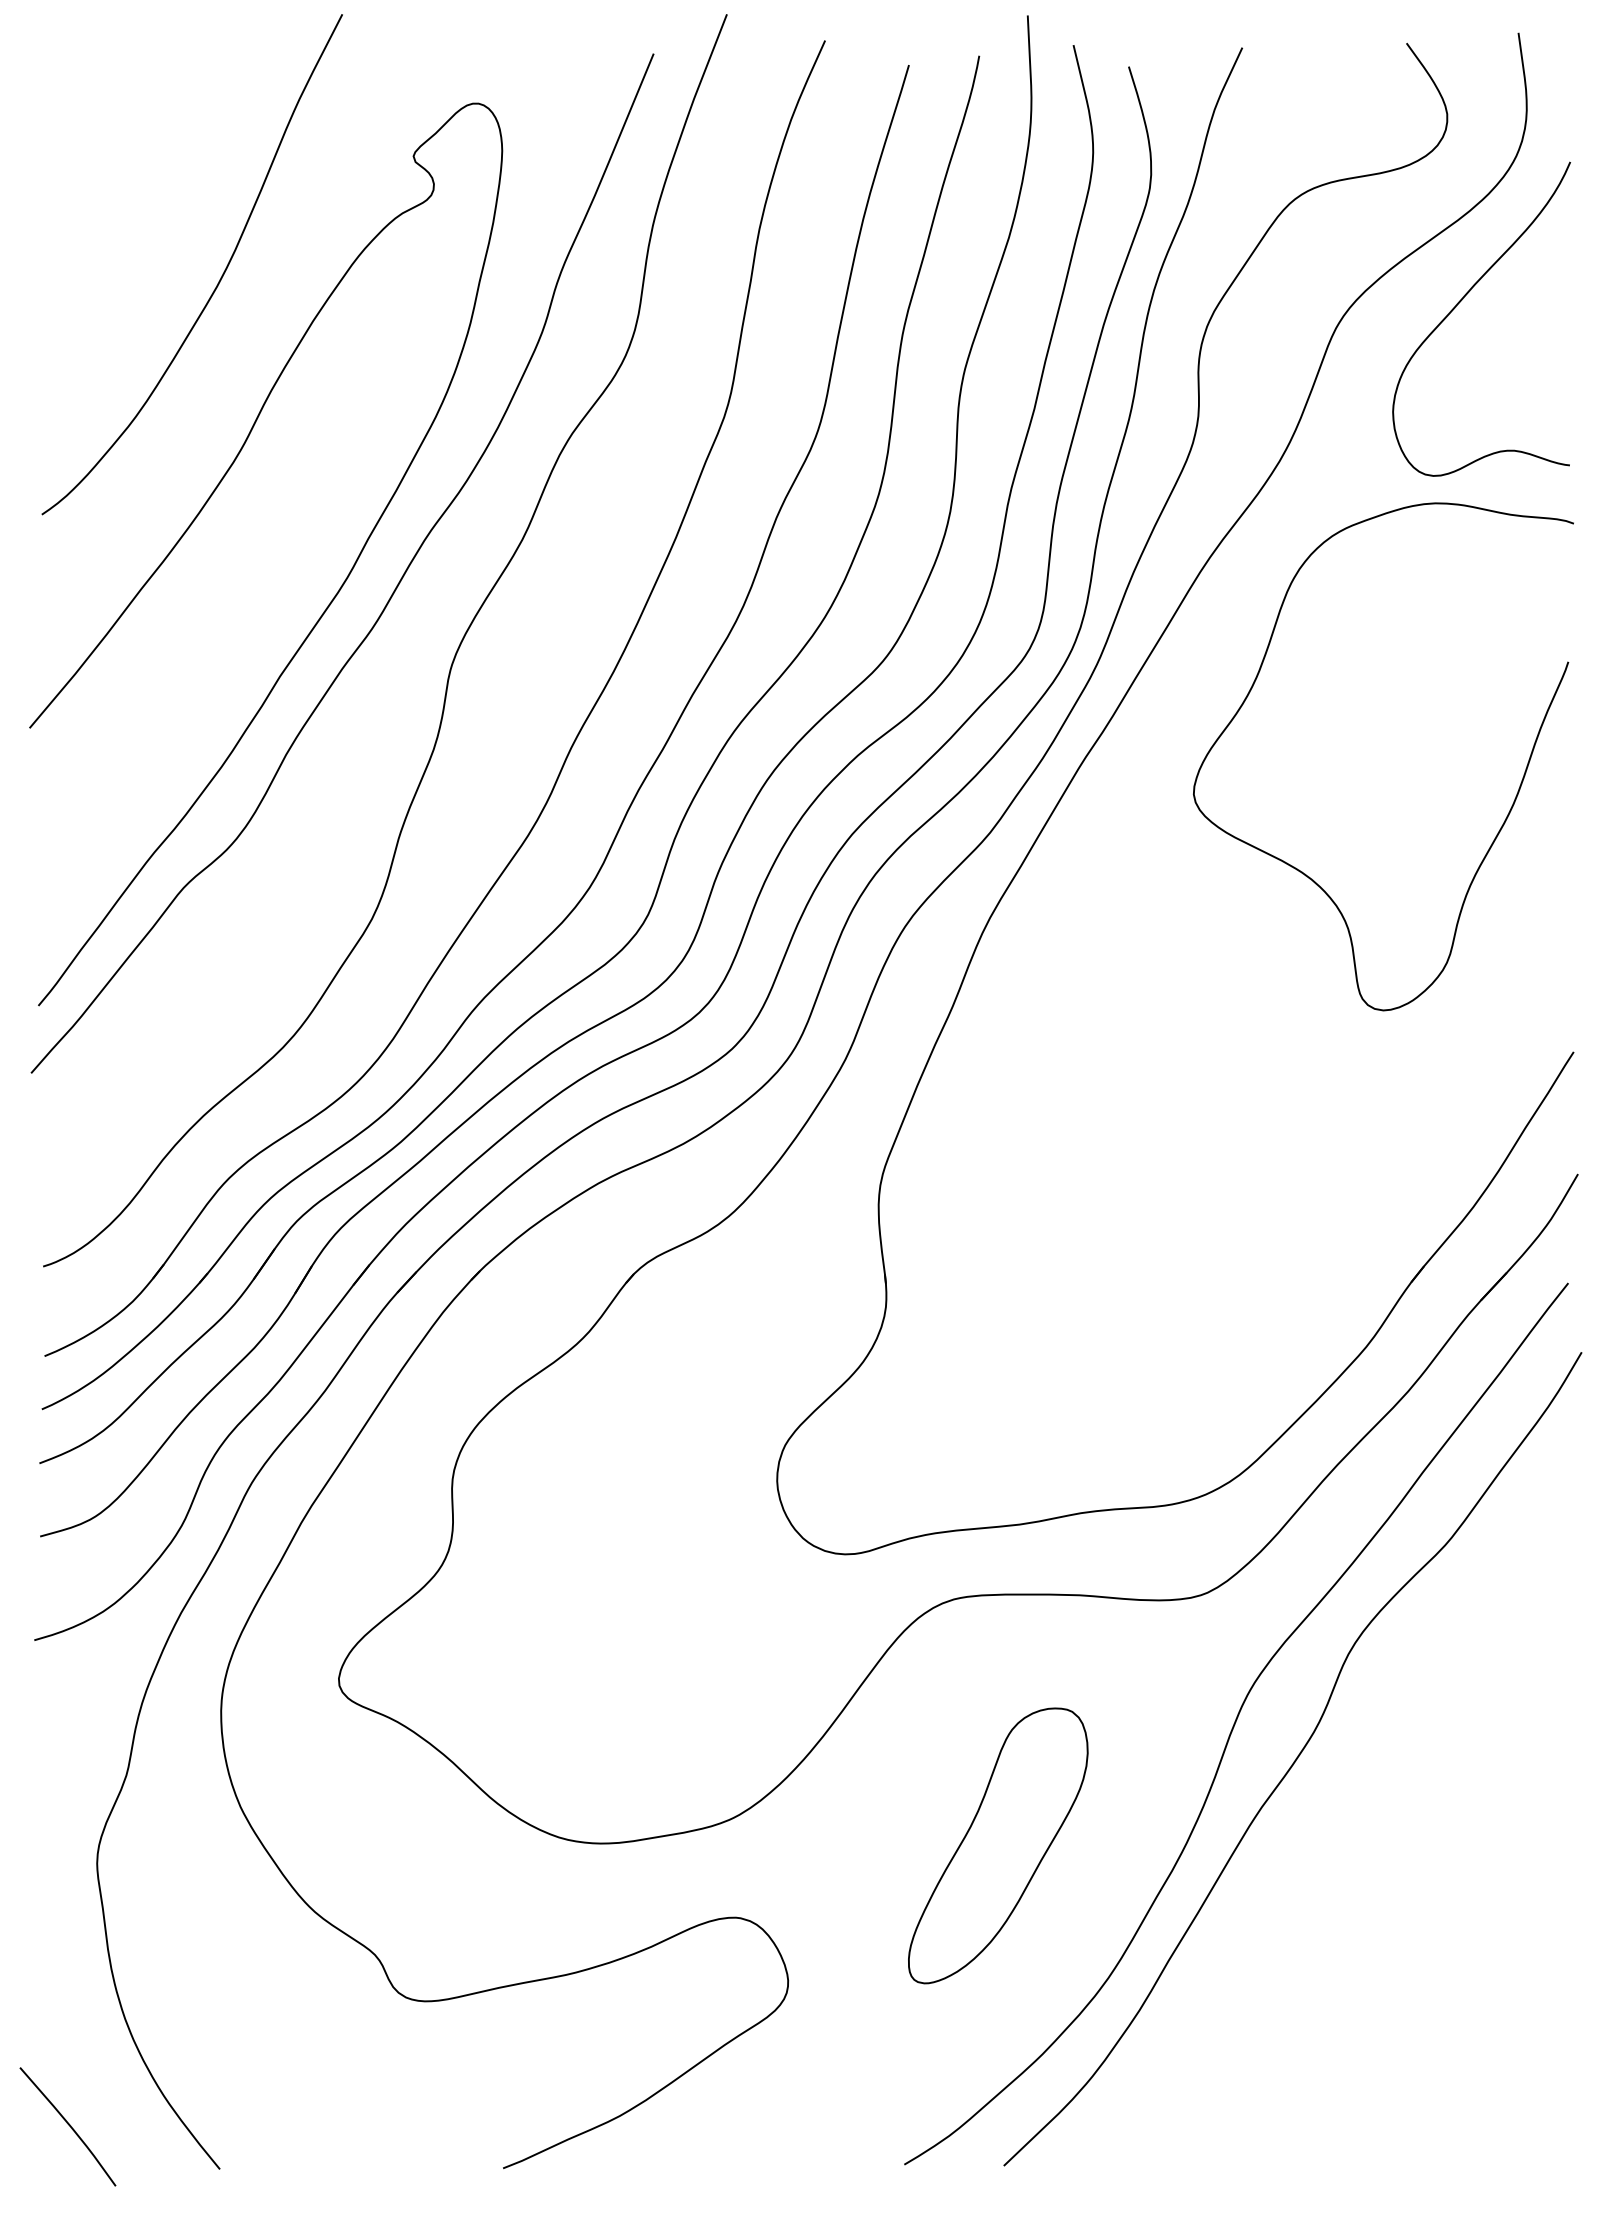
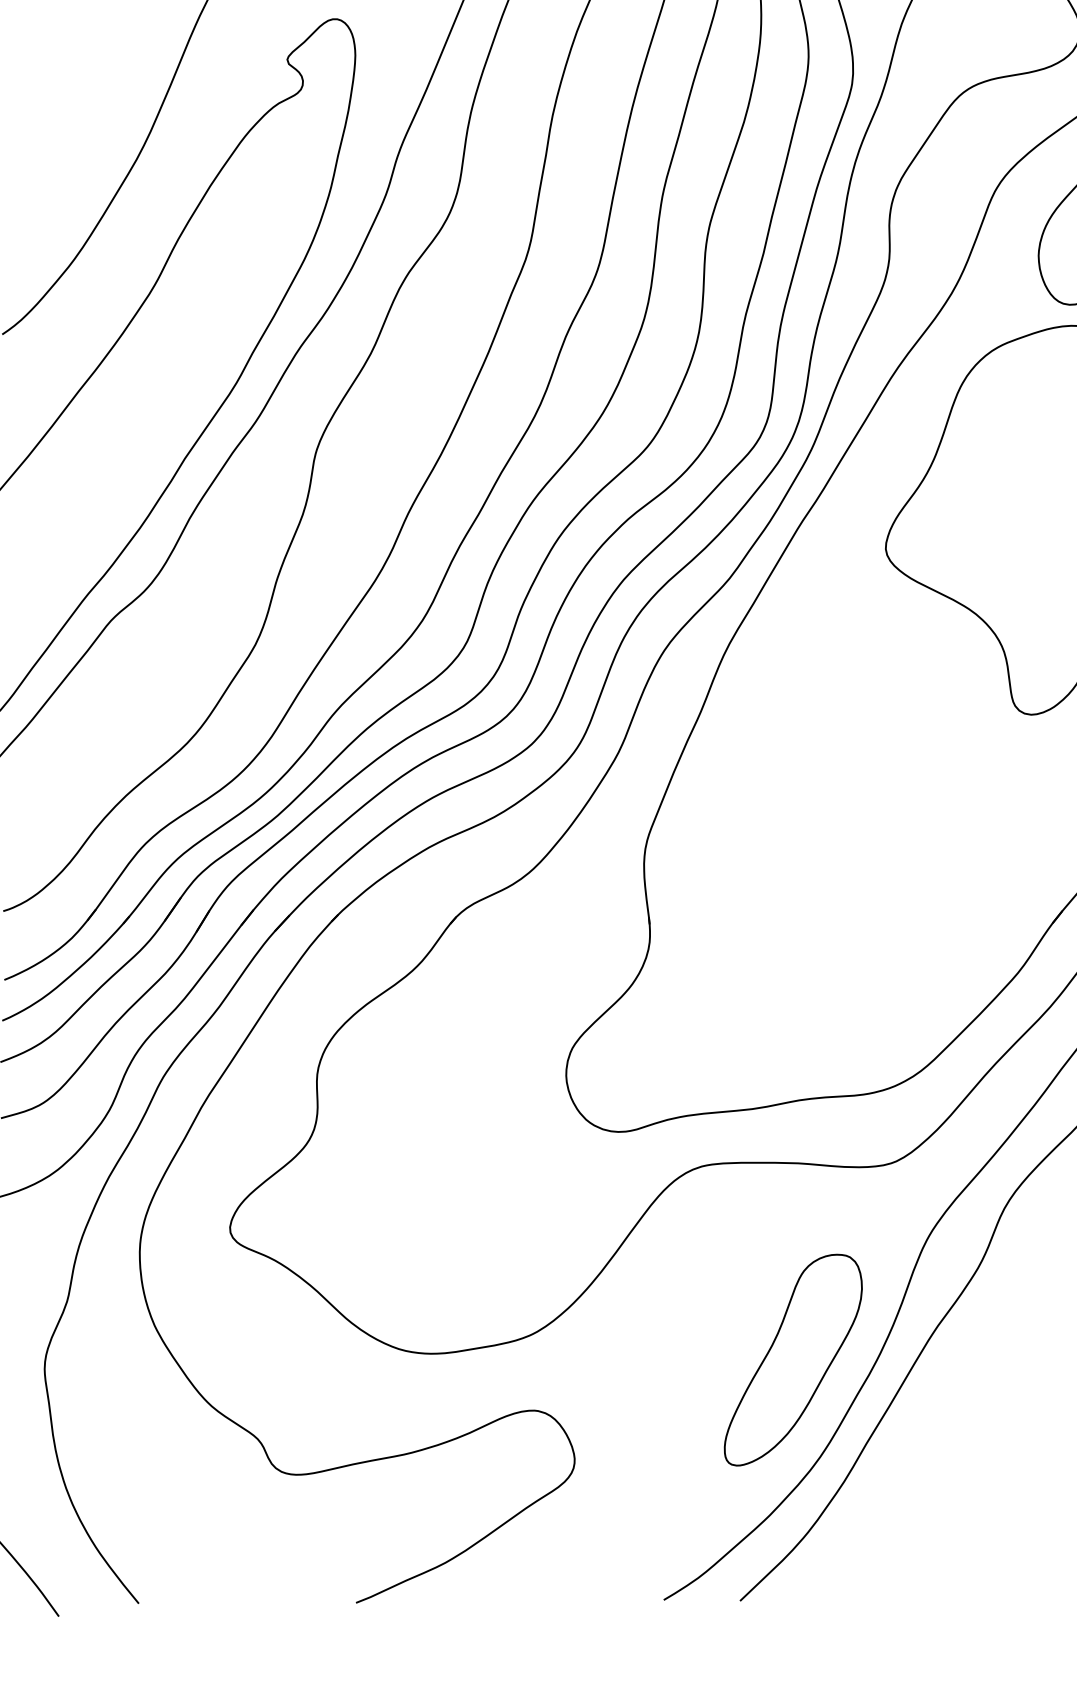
part: (998, 1845) -> (793, 1359), moved

